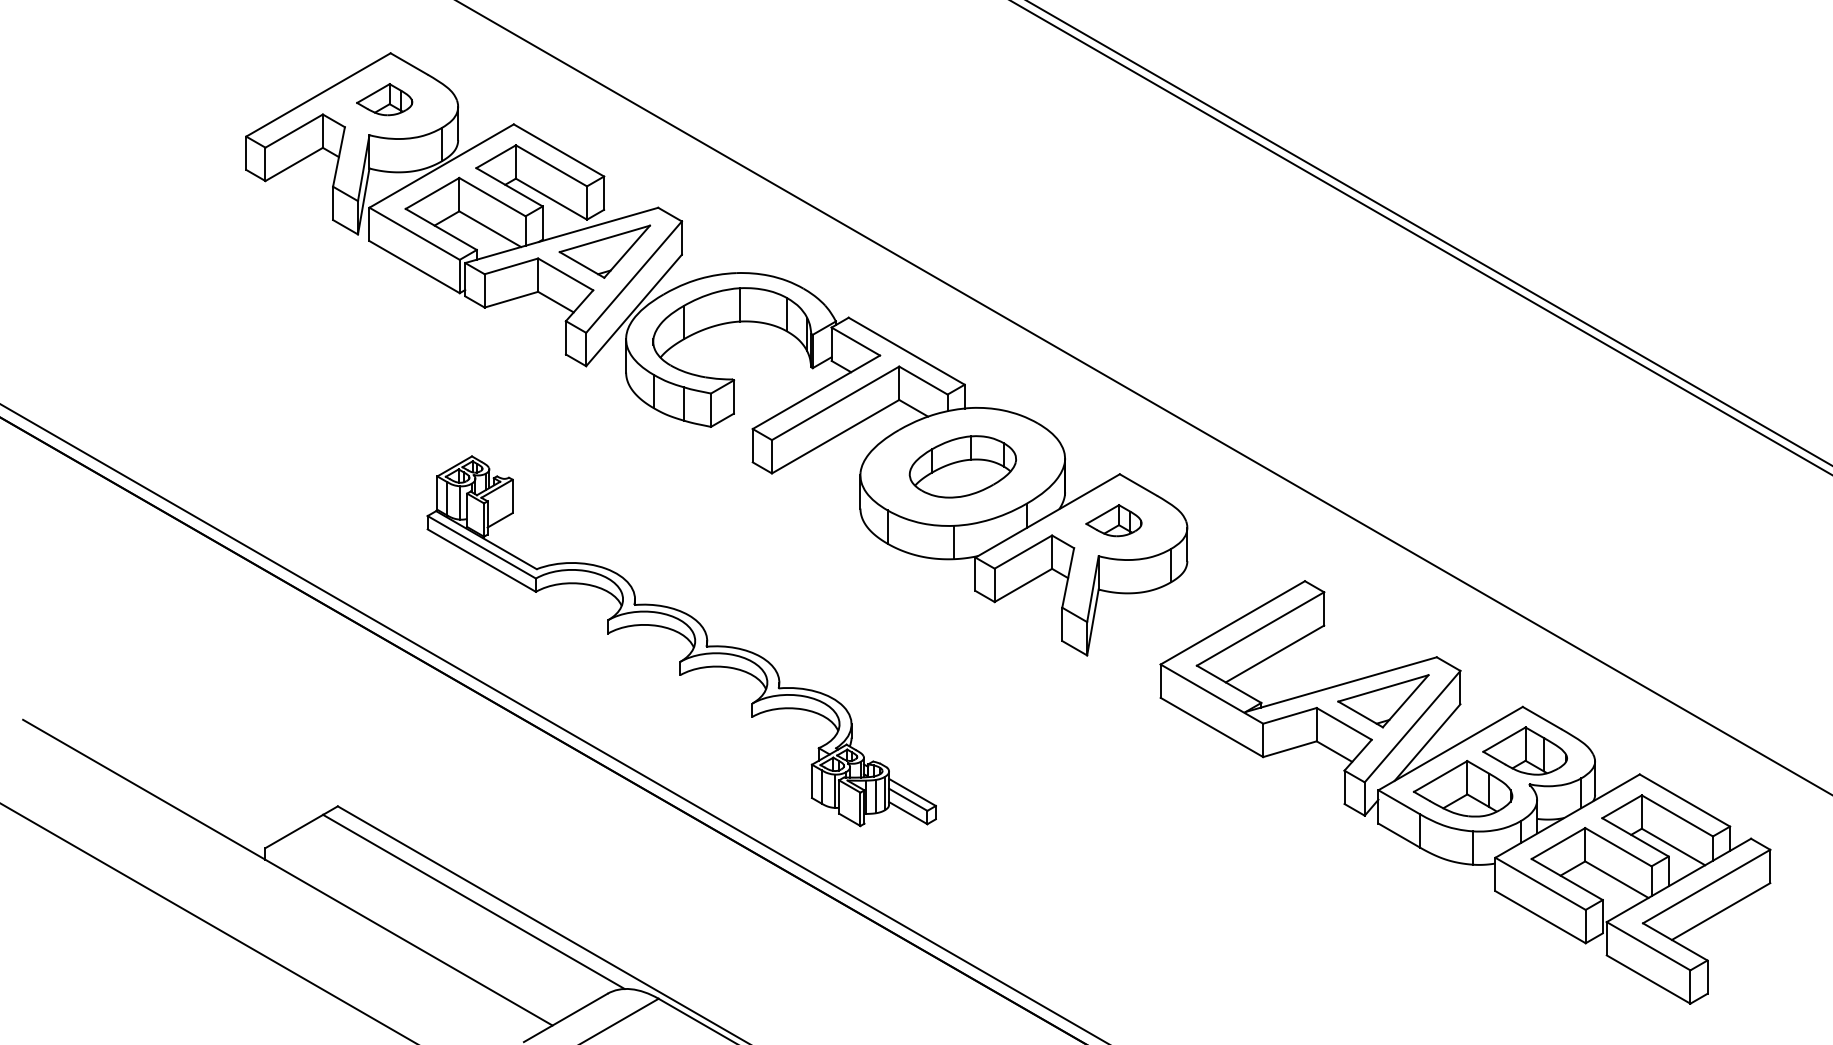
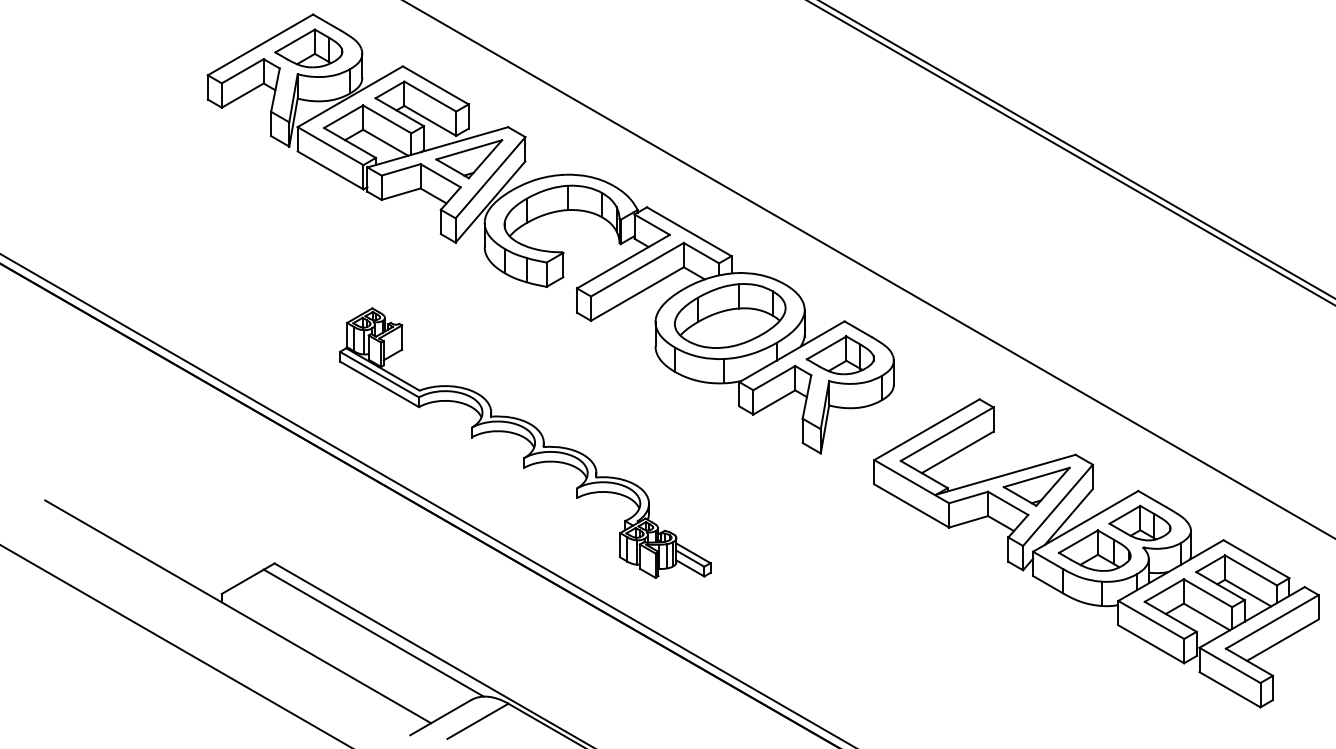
part: (384, 99) -> (308, 48), size x1.67
part: (962, 466) -> (729, 315), size x1.43
part: (1113, 520) -> (839, 355), size x1.67

